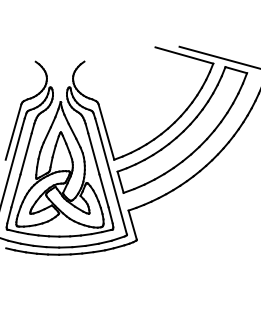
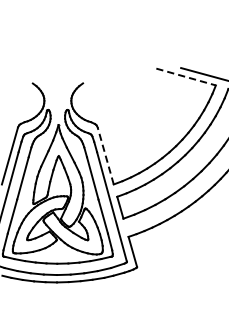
line: (184, 55) -> (186, 77), solid -> dashed
line: (106, 132) -> (105, 156), solid -> dashed

